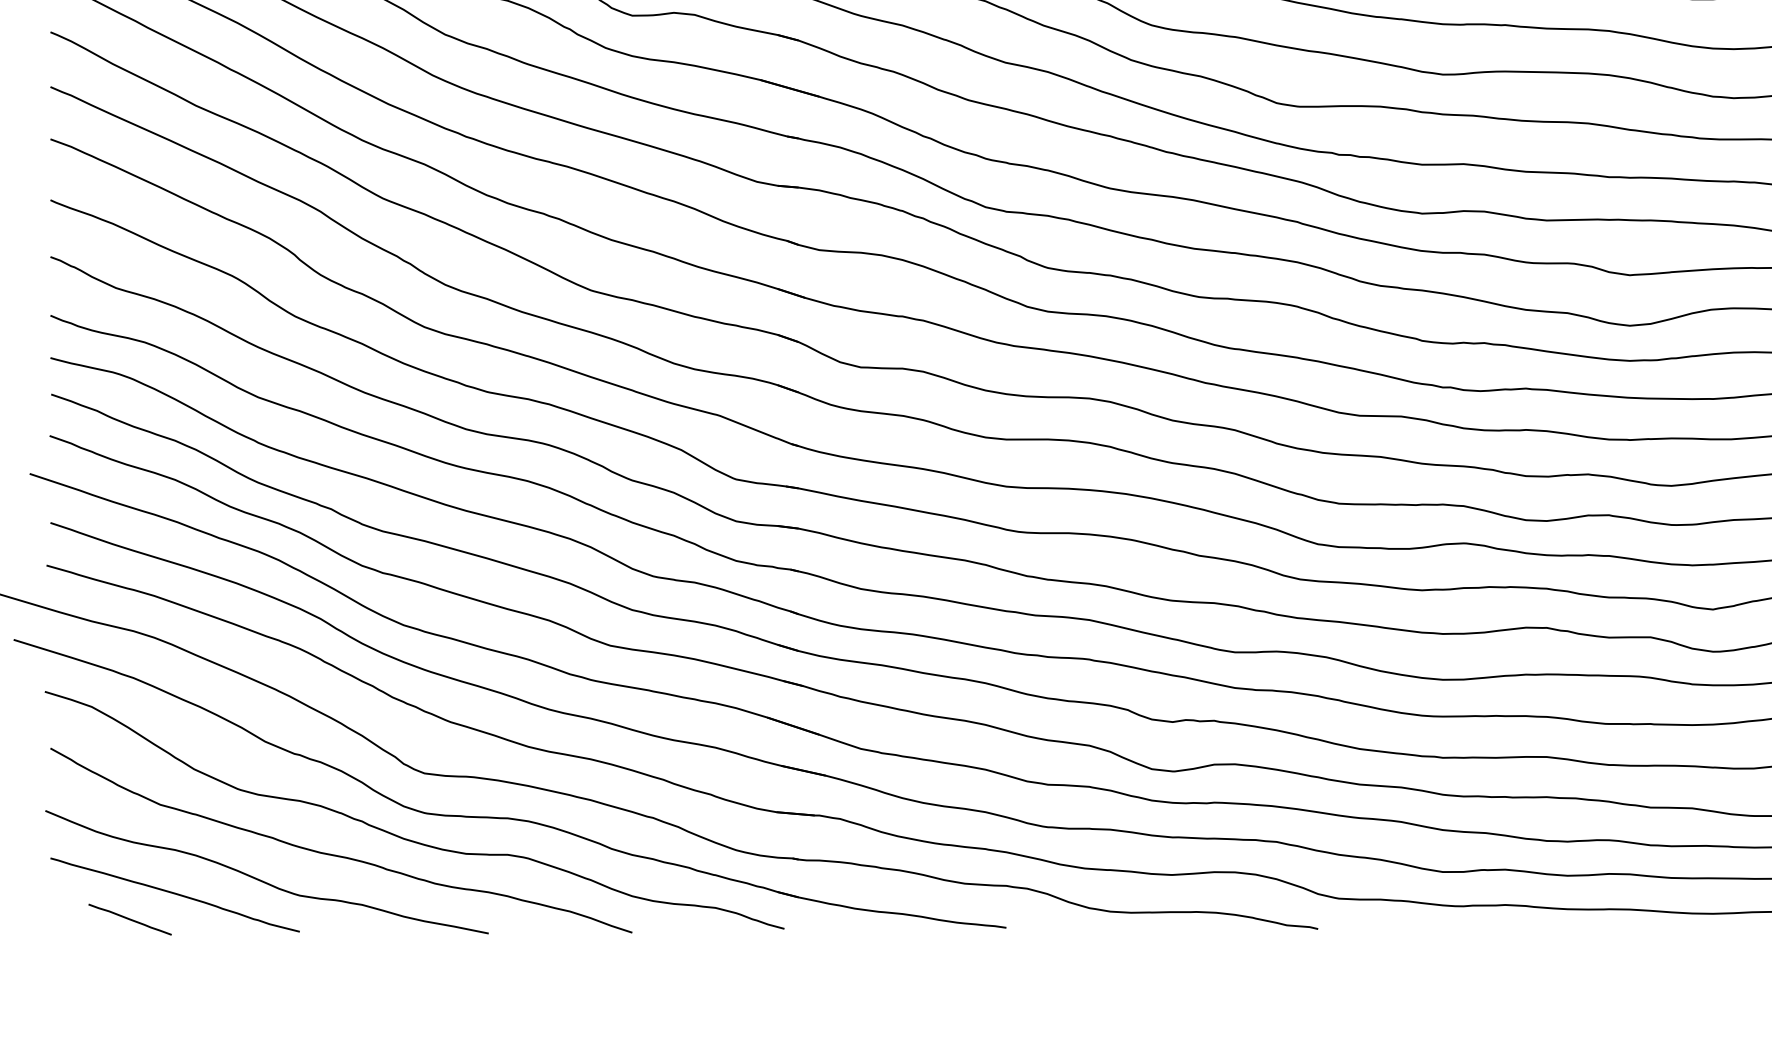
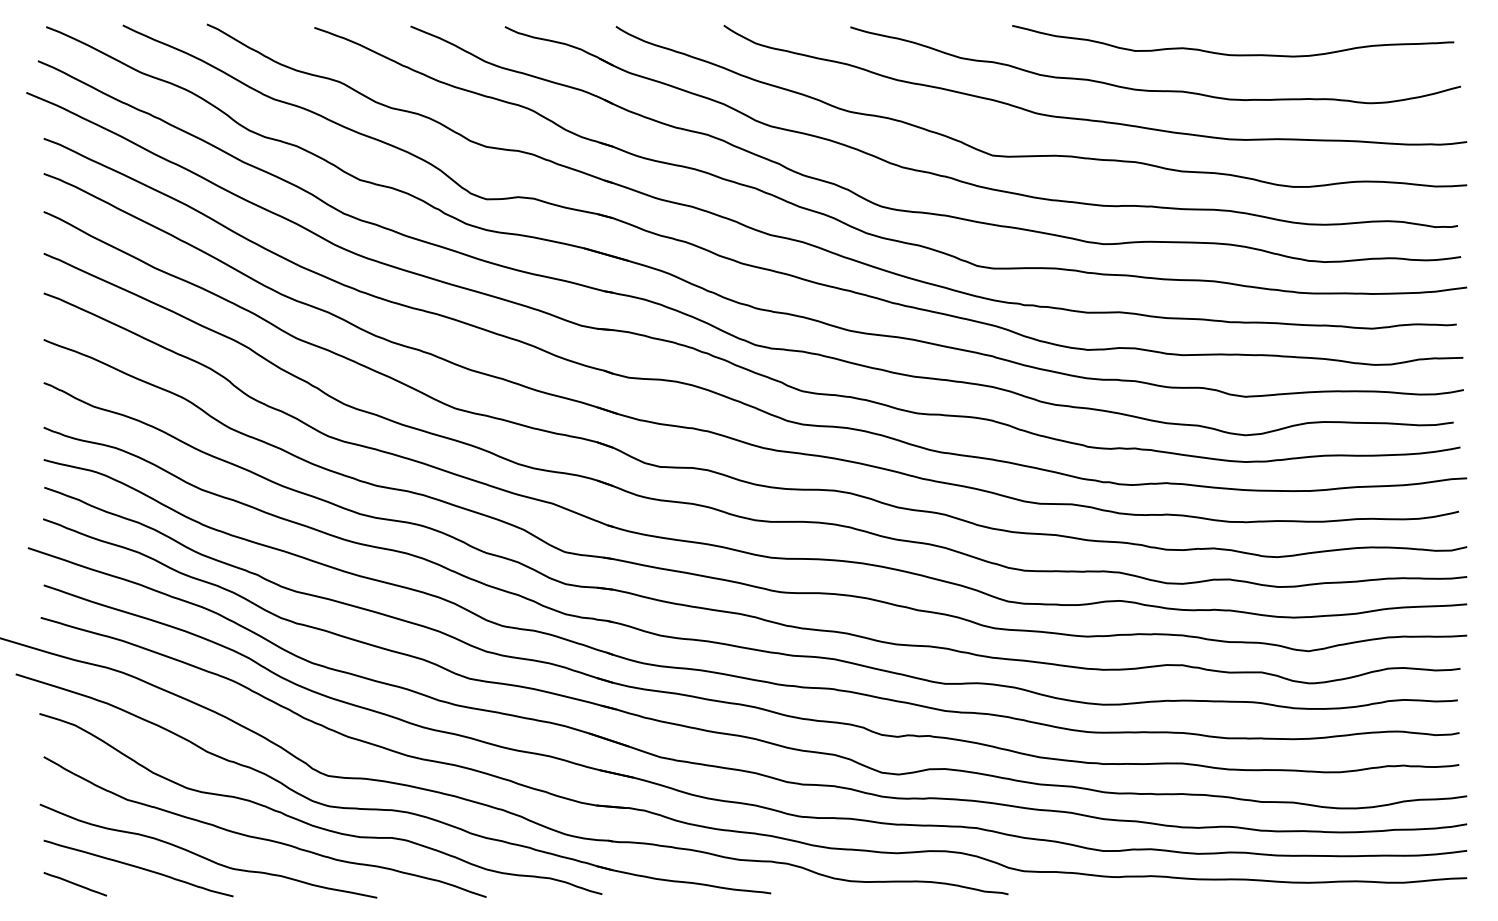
line: (130, 919) -> (75, 884), moved

